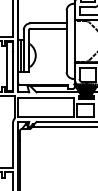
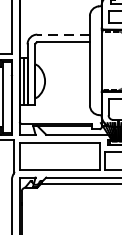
line: (48, 23) -> (63, 34), solid -> dashed

